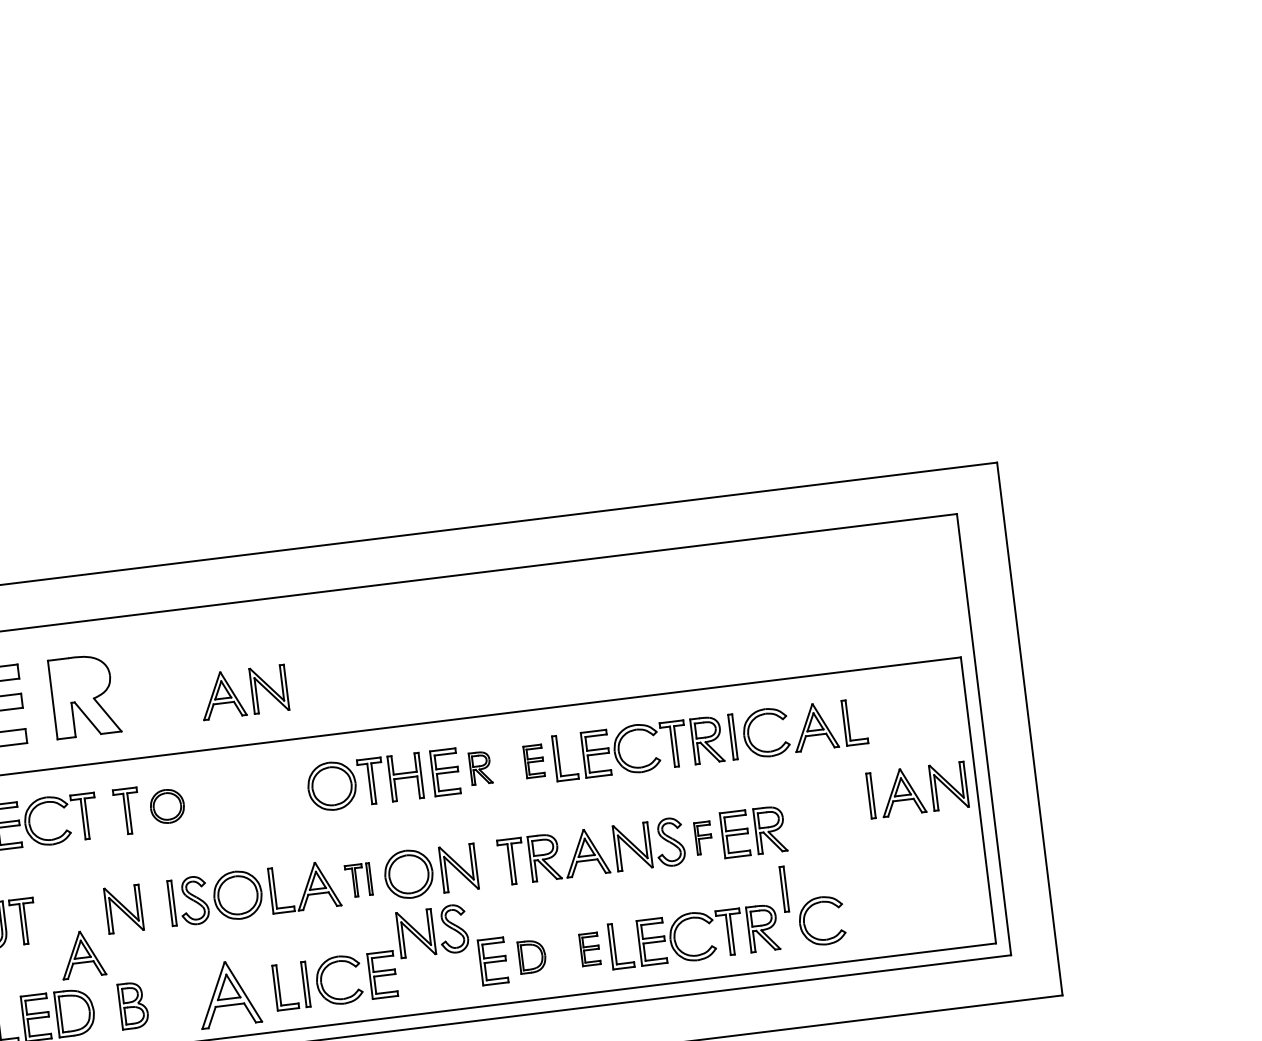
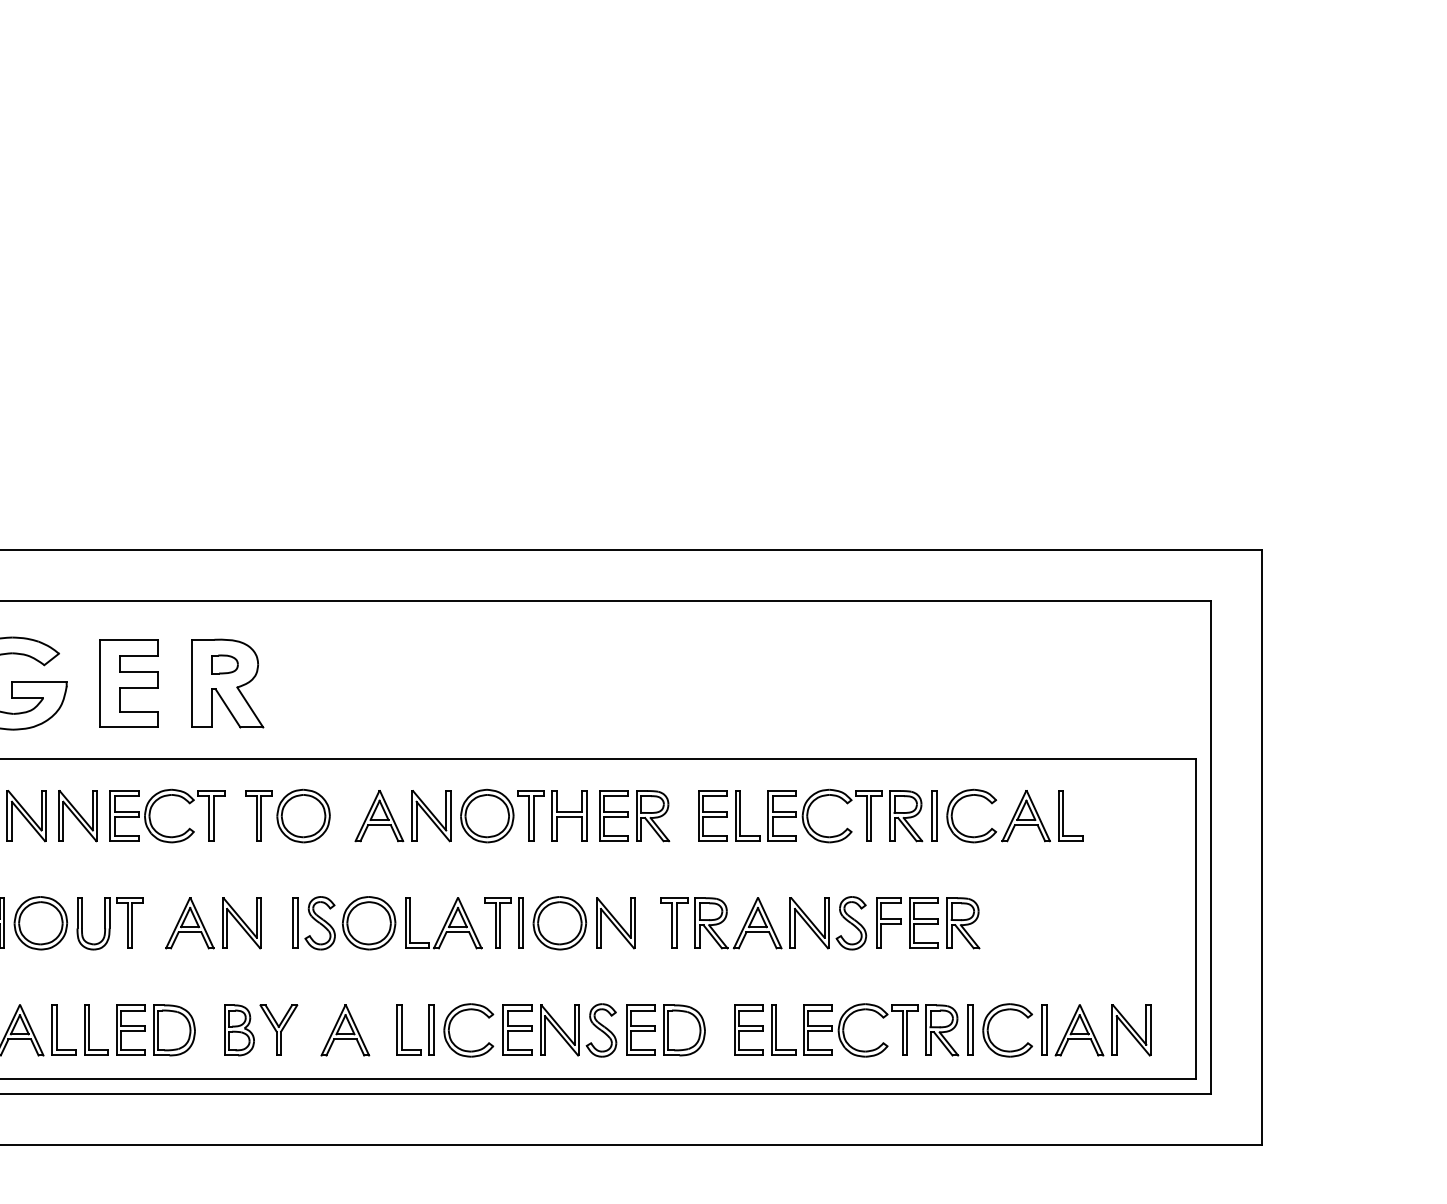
part: (79, 679) -> (224, 664), added
part: (236, 696) -> (394, 819), moved
part: (533, 760) -> (712, 815), size x1.43
part: (481, 768) -> (653, 816), size x1.43
part: (917, 790) -> (1096, 1030), moved
part: (167, 805) -> (303, 815), size x1.43
part: (703, 837) -> (888, 922), size x1.43
part: (358, 879) -> (503, 922), size x1.43
part: (784, 888) -> (970, 1029), moved
part: (432, 931) -> (578, 1030), moved
part: (589, 948) -> (748, 1029), size x1.43
part: (81, 954) -> (189, 923), moved
part: (532, 956) -> (684, 1030), size x1.43
part: (228, 993) -> (345, 1030), size x0.71
part: (168, 1000) -> (278, 1029), added

